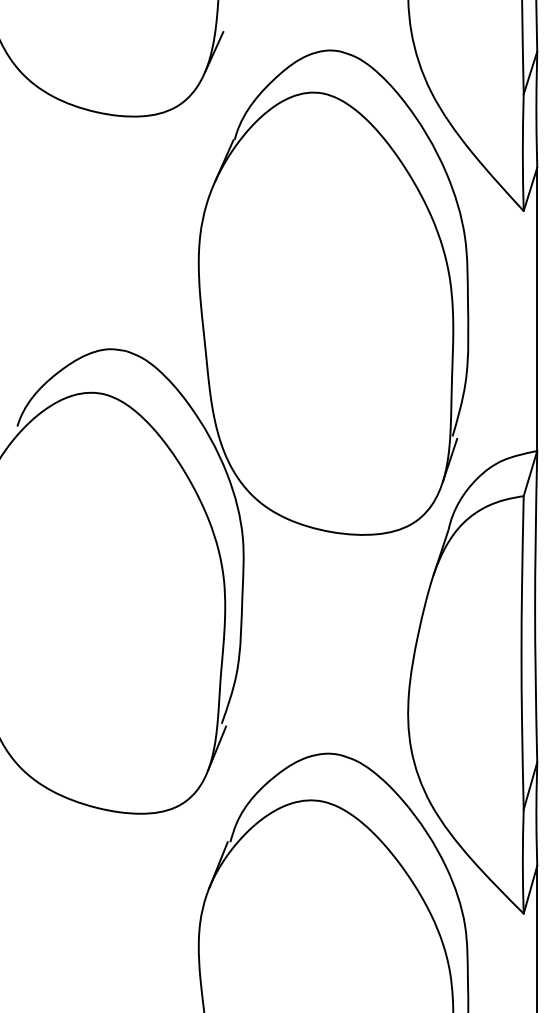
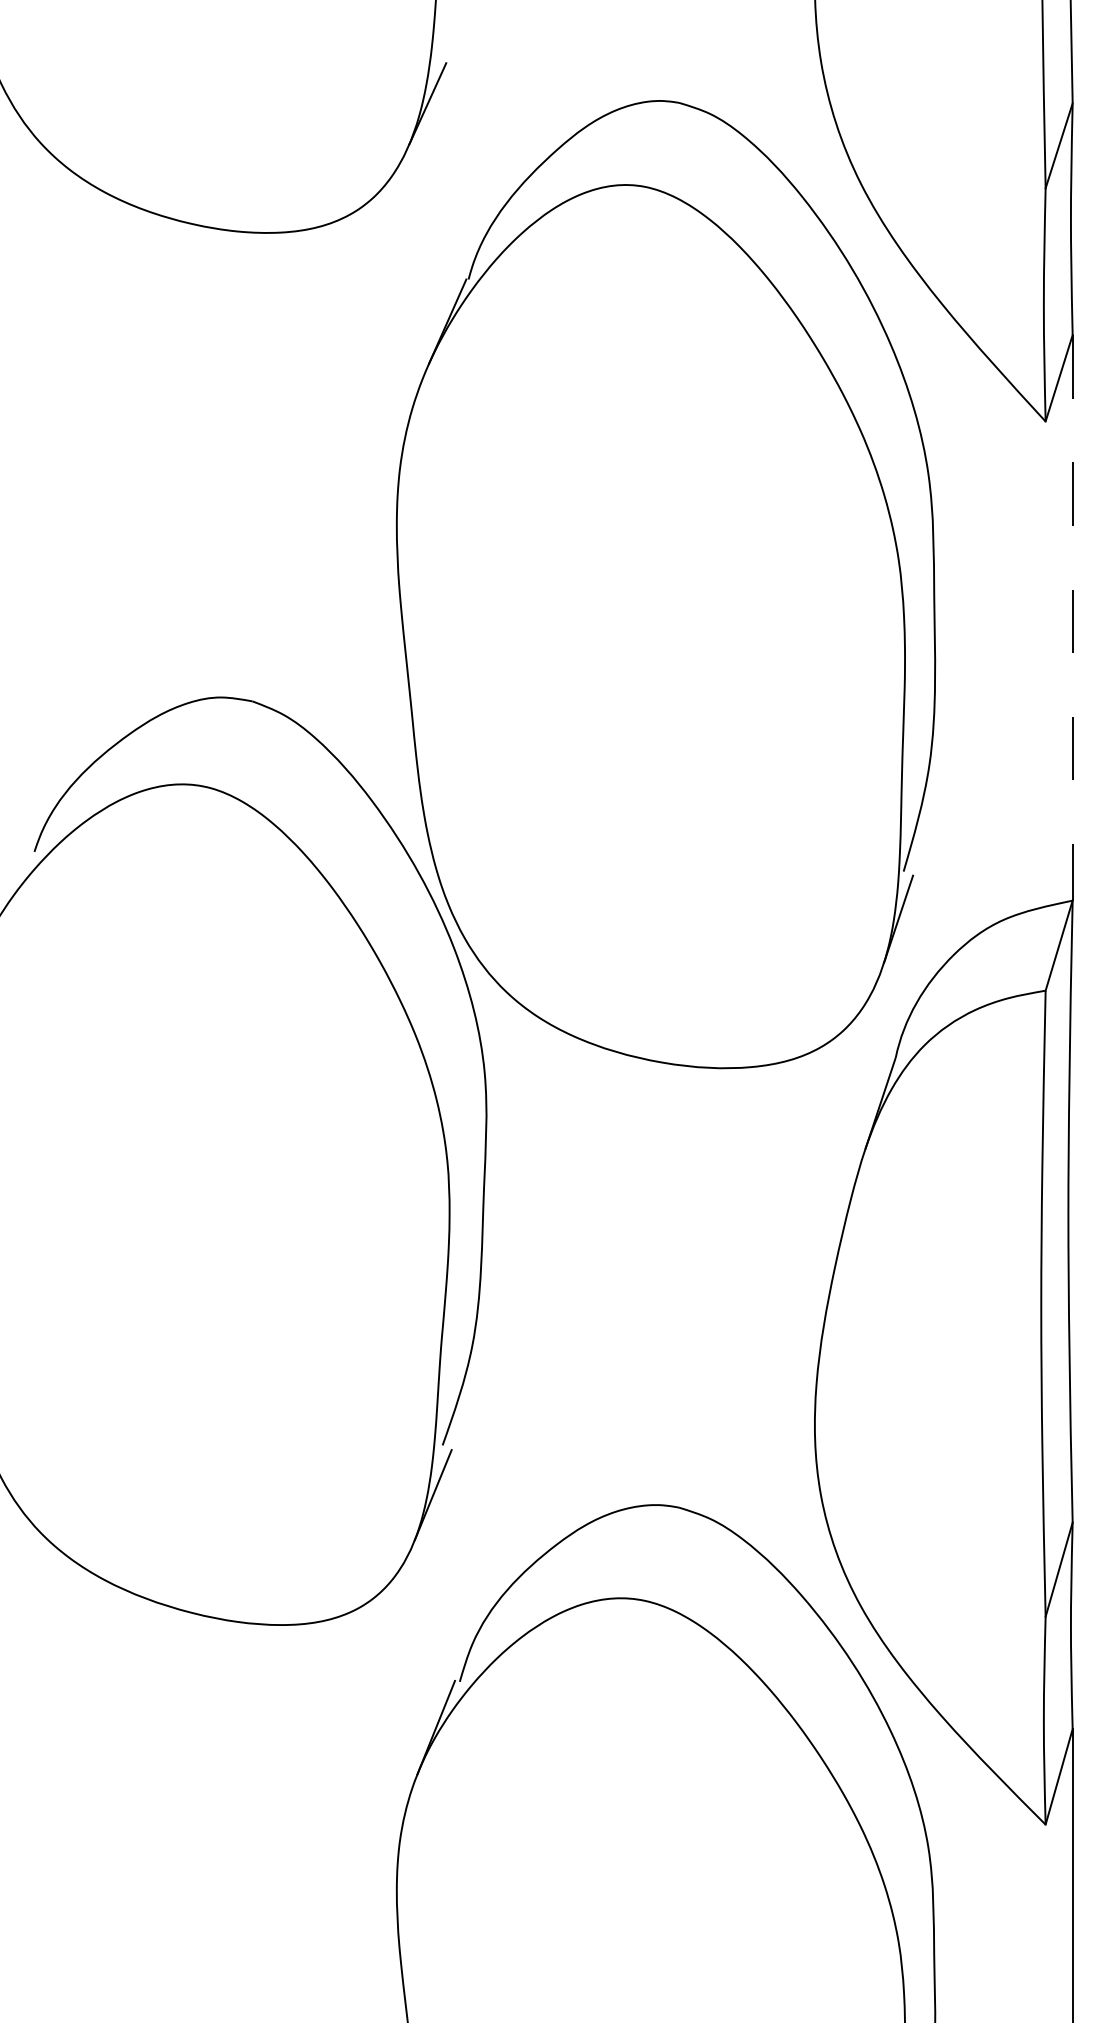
line: (537, 309) -> (1073, 618), solid -> dashed

